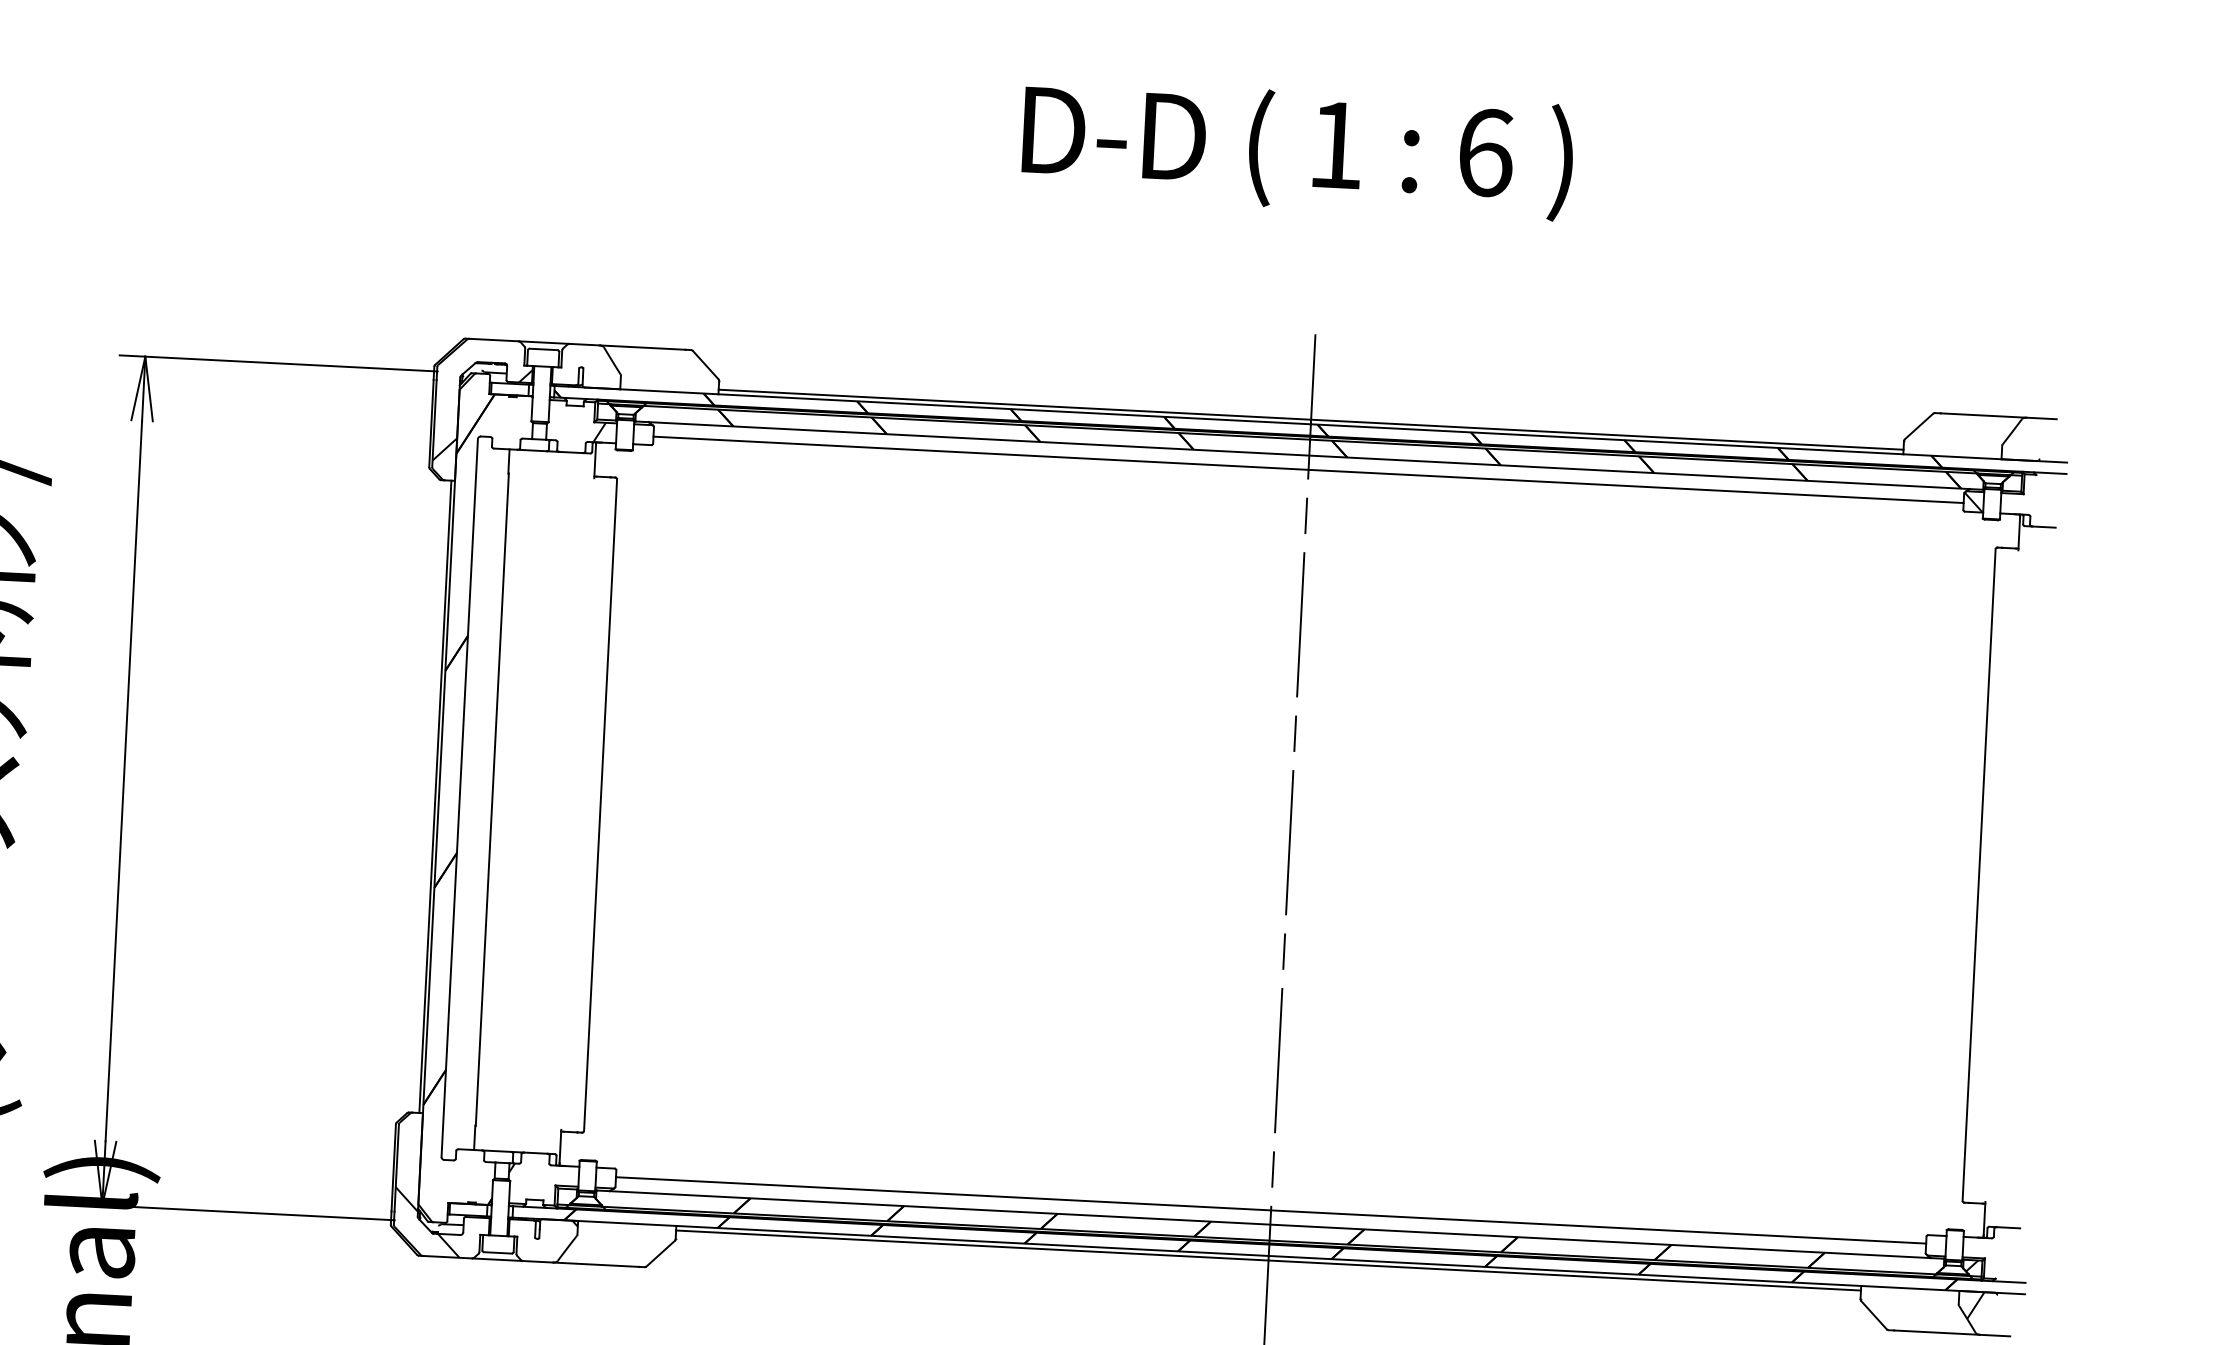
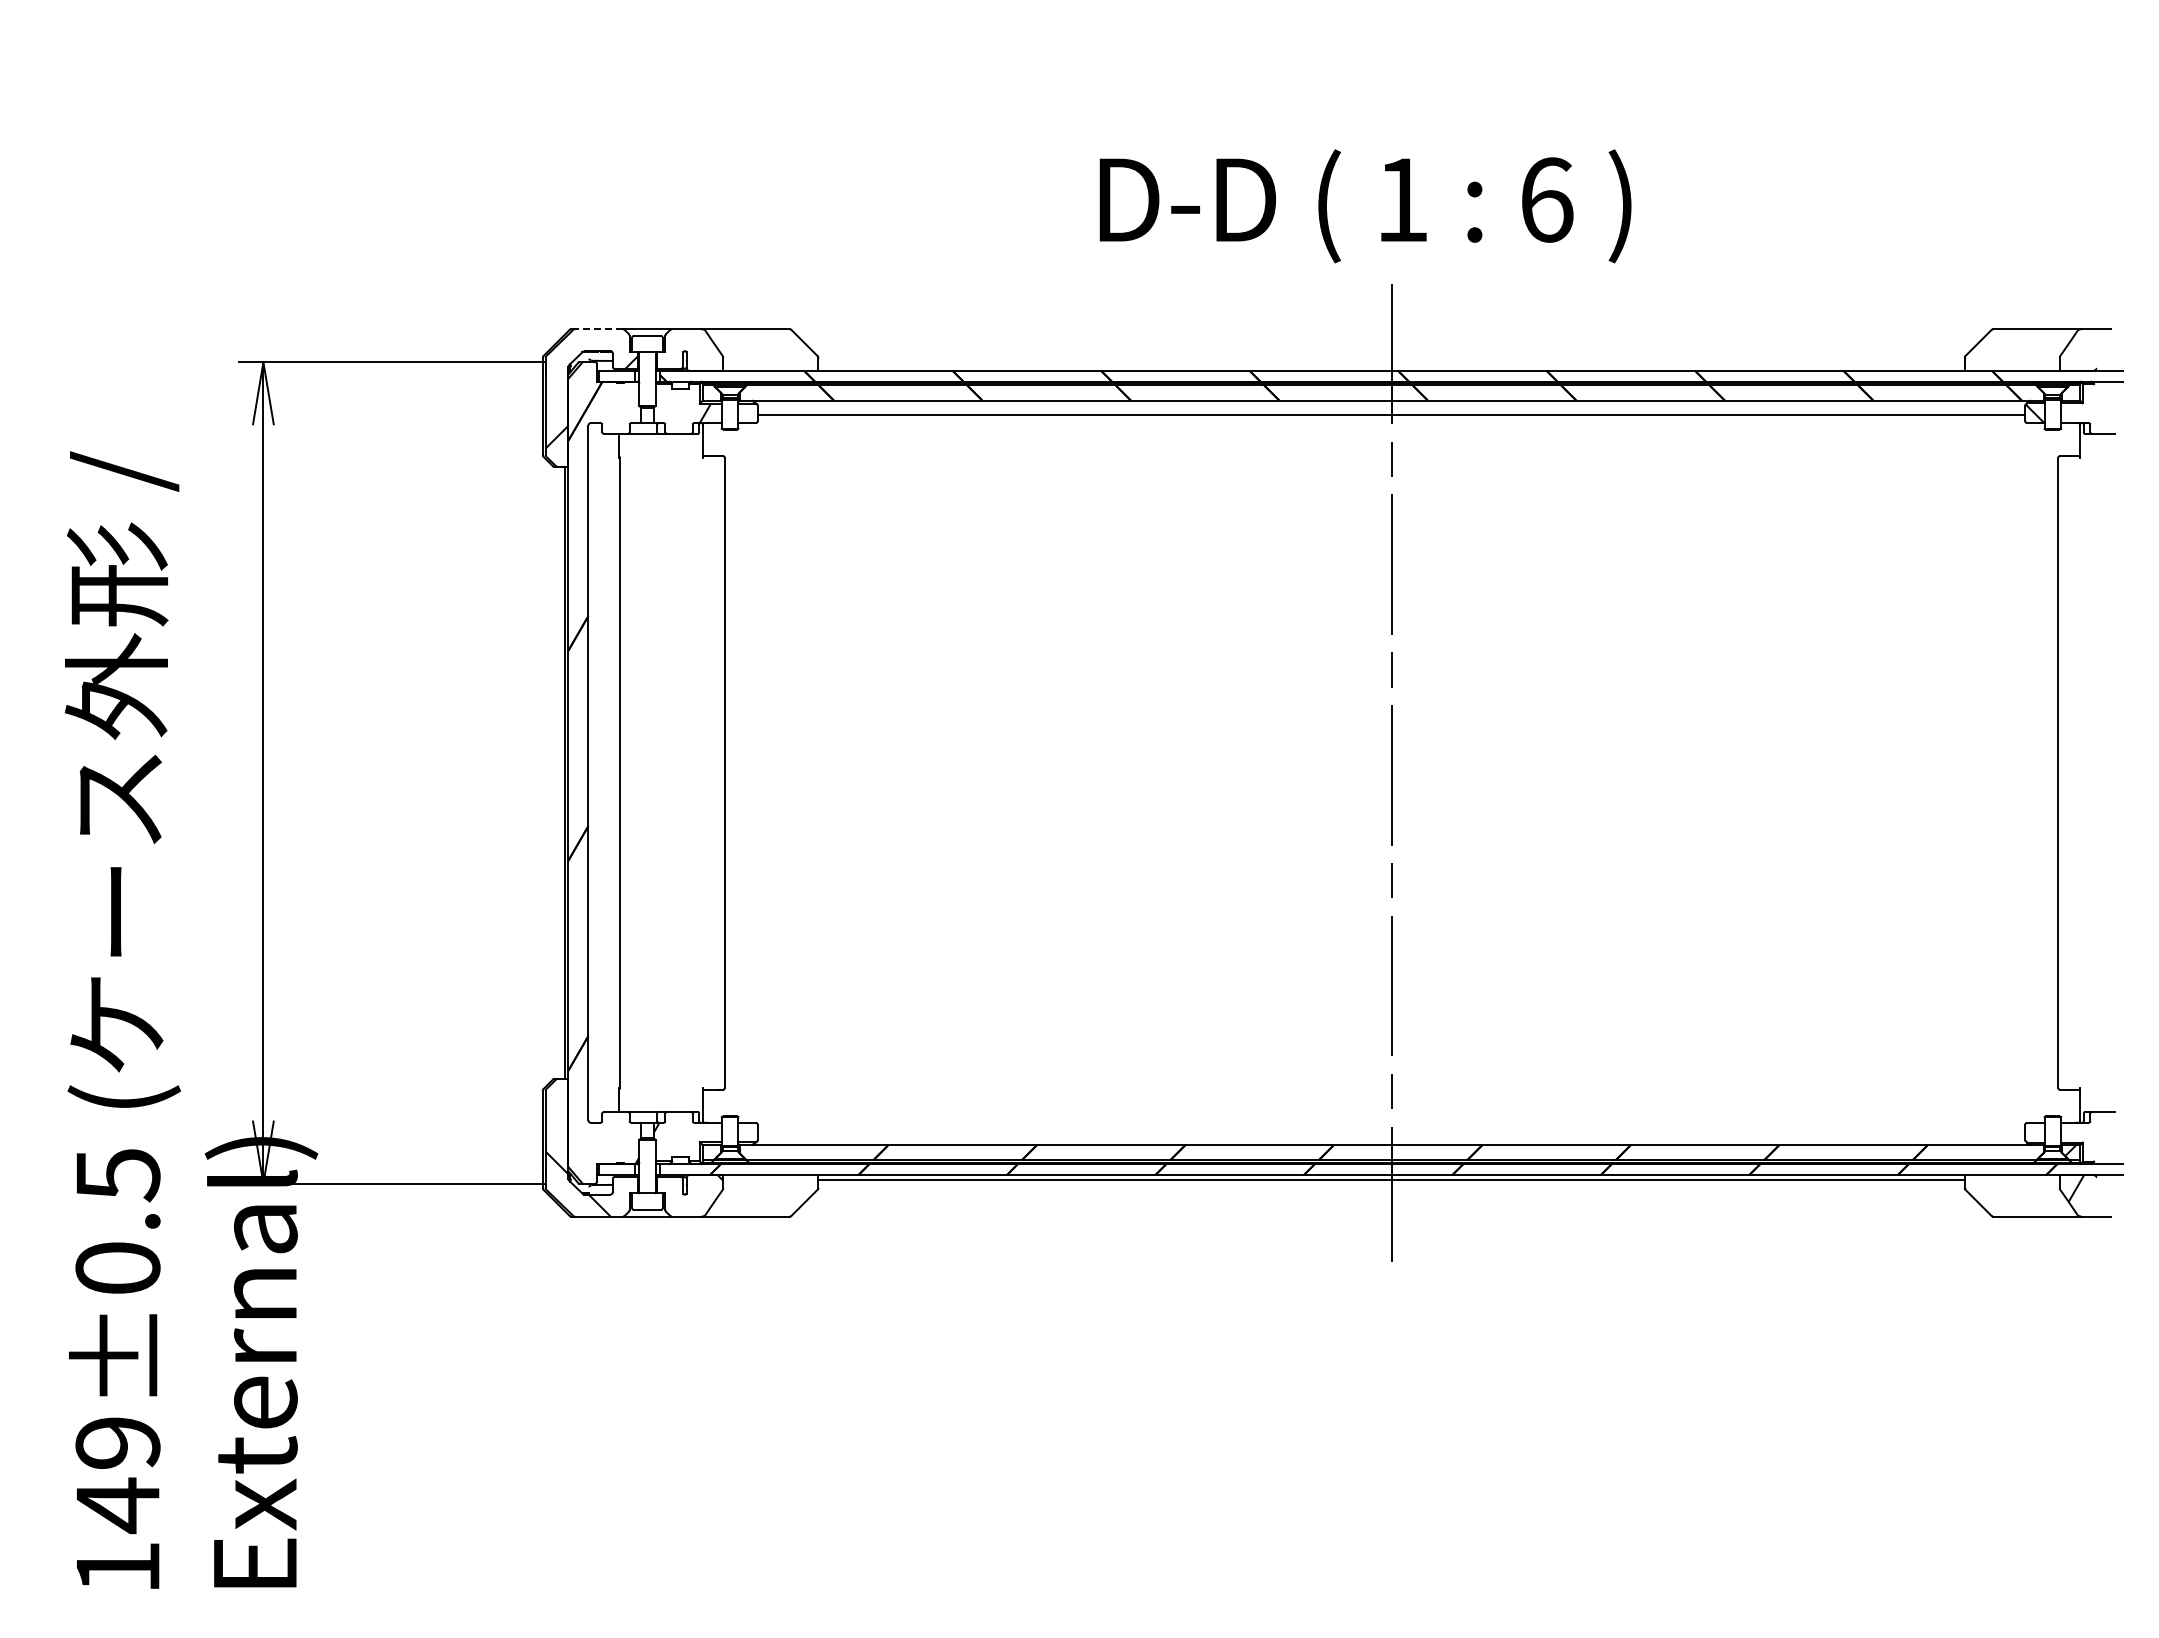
text: (1297, 149) -> (1365, 206), moved
line: (494, 340) -> (599, 329), solid -> dashed
line: (1311, 420) -> (1391, 366), removed
line: (1271, 1210) -> (1391, 1131), removed

